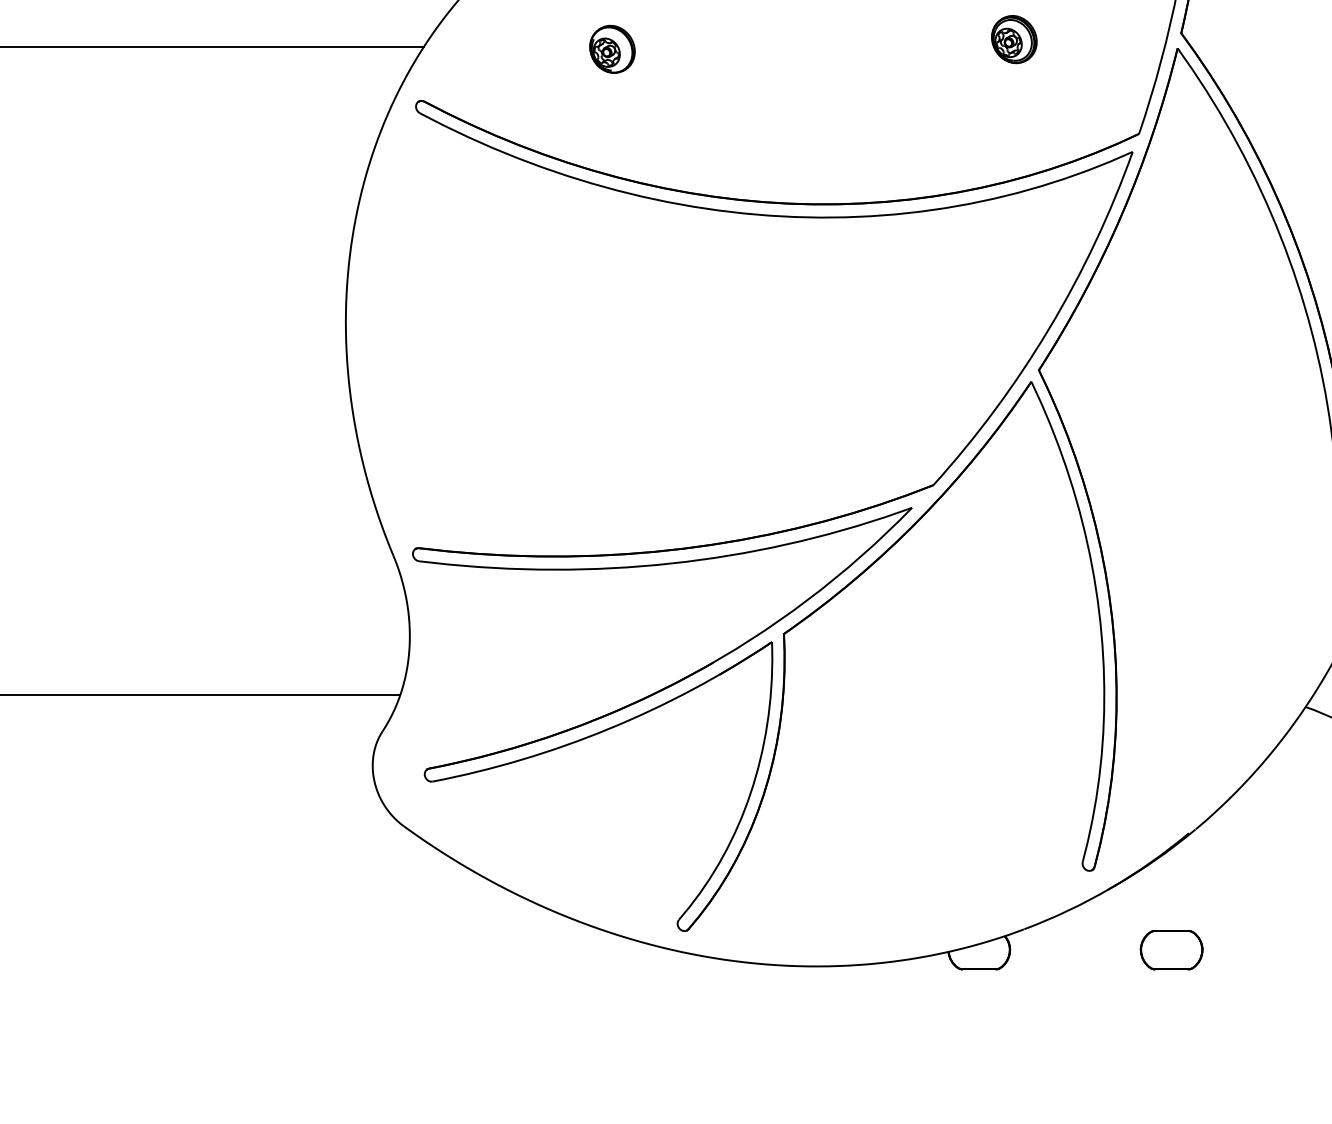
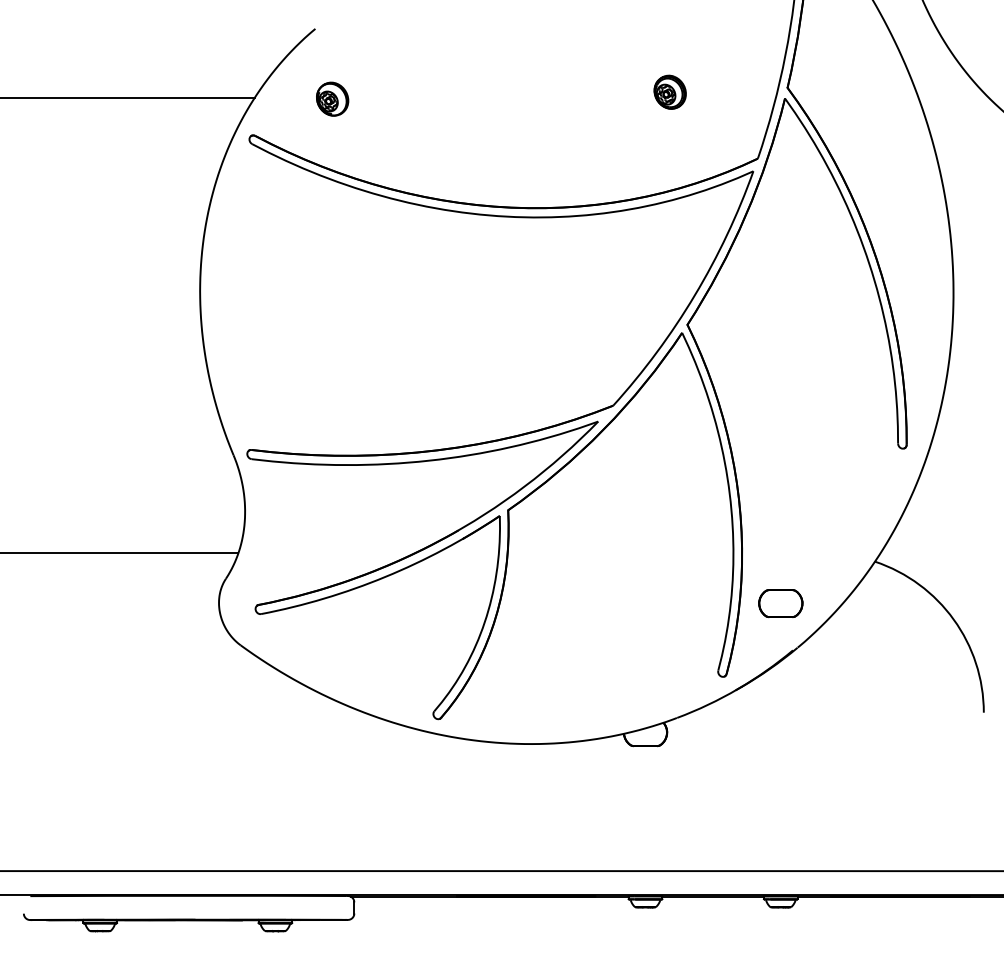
part: (612, 48) -> (332, 98), moved
part: (1171, 949) -> (780, 603), moved

